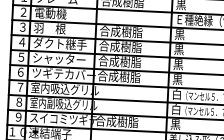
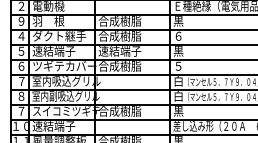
text: (22, 26) -> (21, 20), ３ -> ９
text: (178, 49) -> (178, 36), 黒 -> ６
text: (58, 59) -> (58, 51), シャッター -> 速結端子
text: (119, 62) -> (119, 51), 合成樹脂 -> 速結端子
text: (177, 79) -> (178, 66), 黒 -> ５
text: (18, 116) -> (21, 110), ９ -> ７

